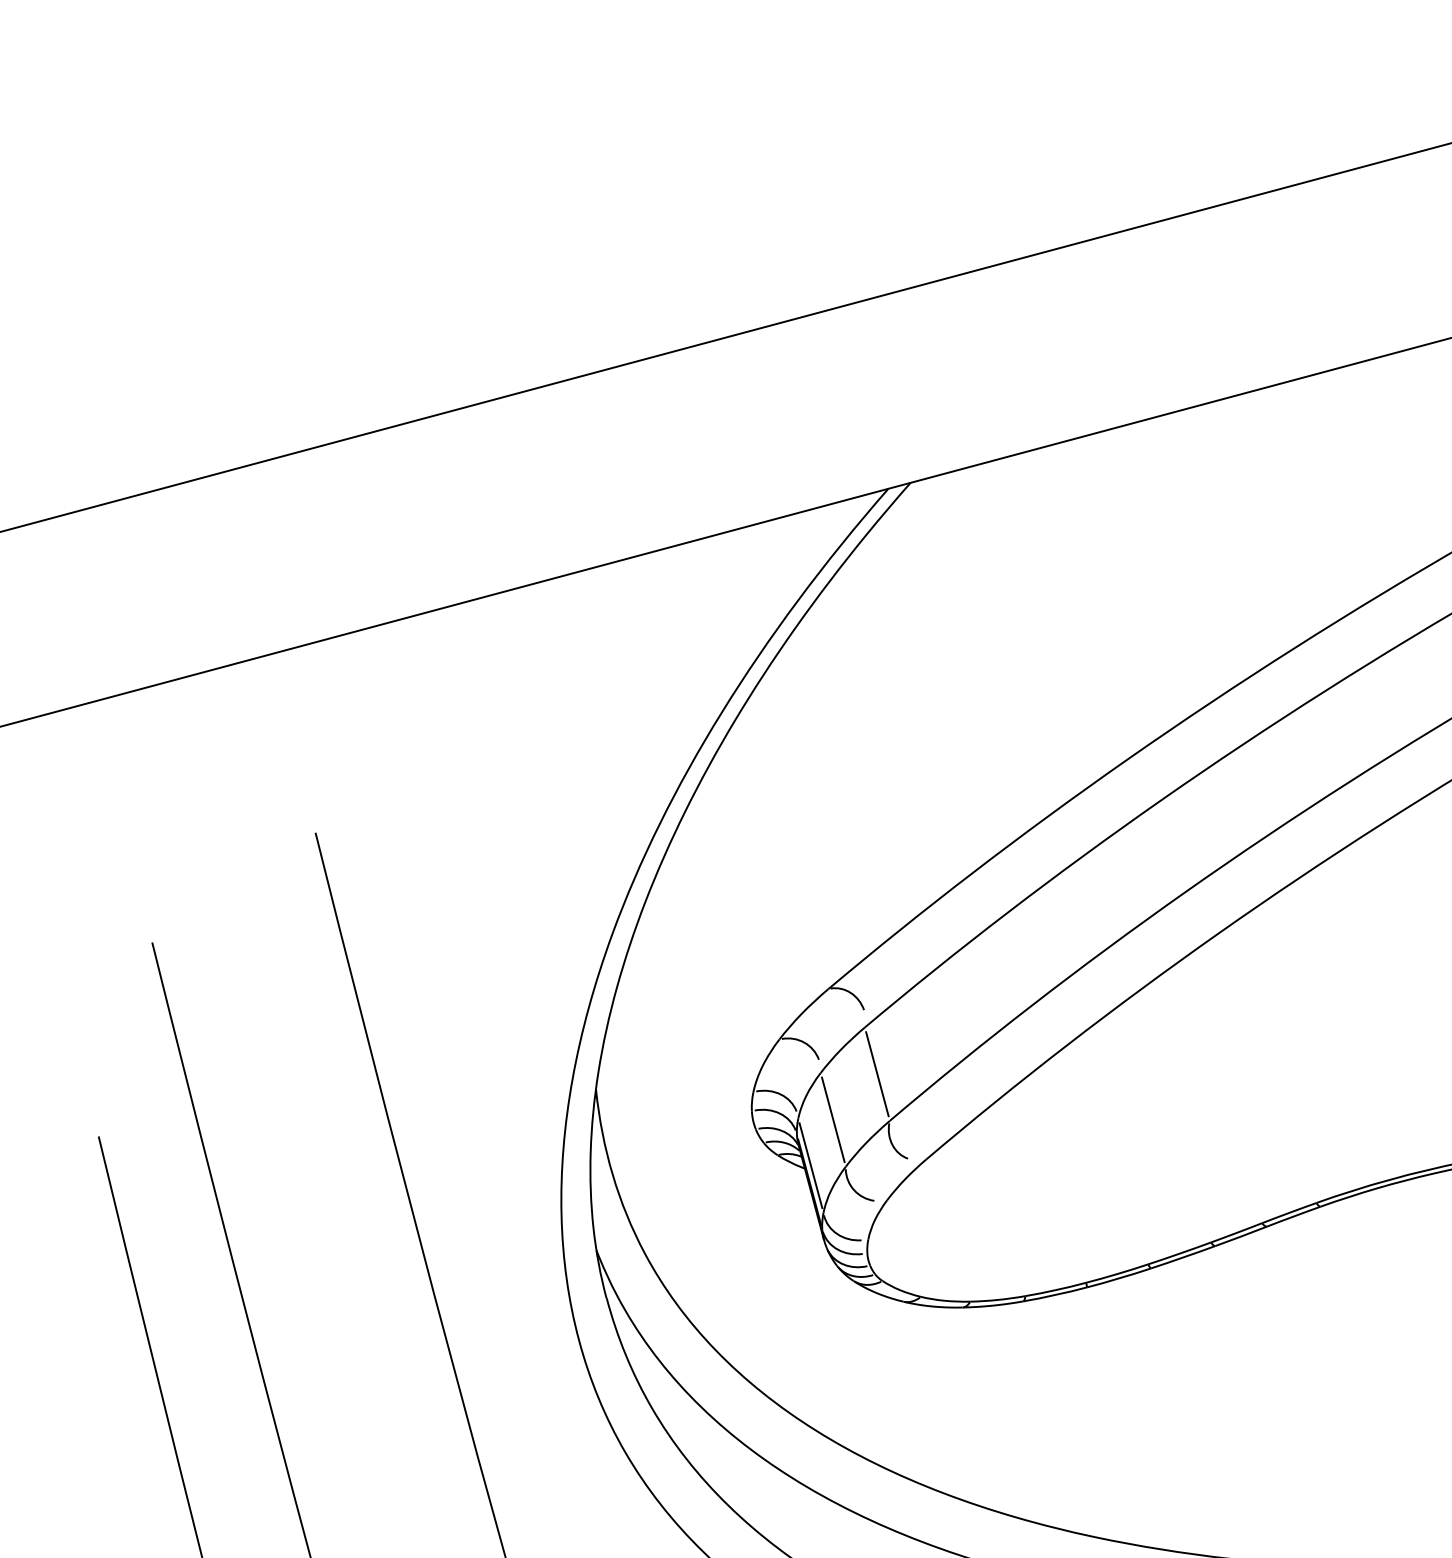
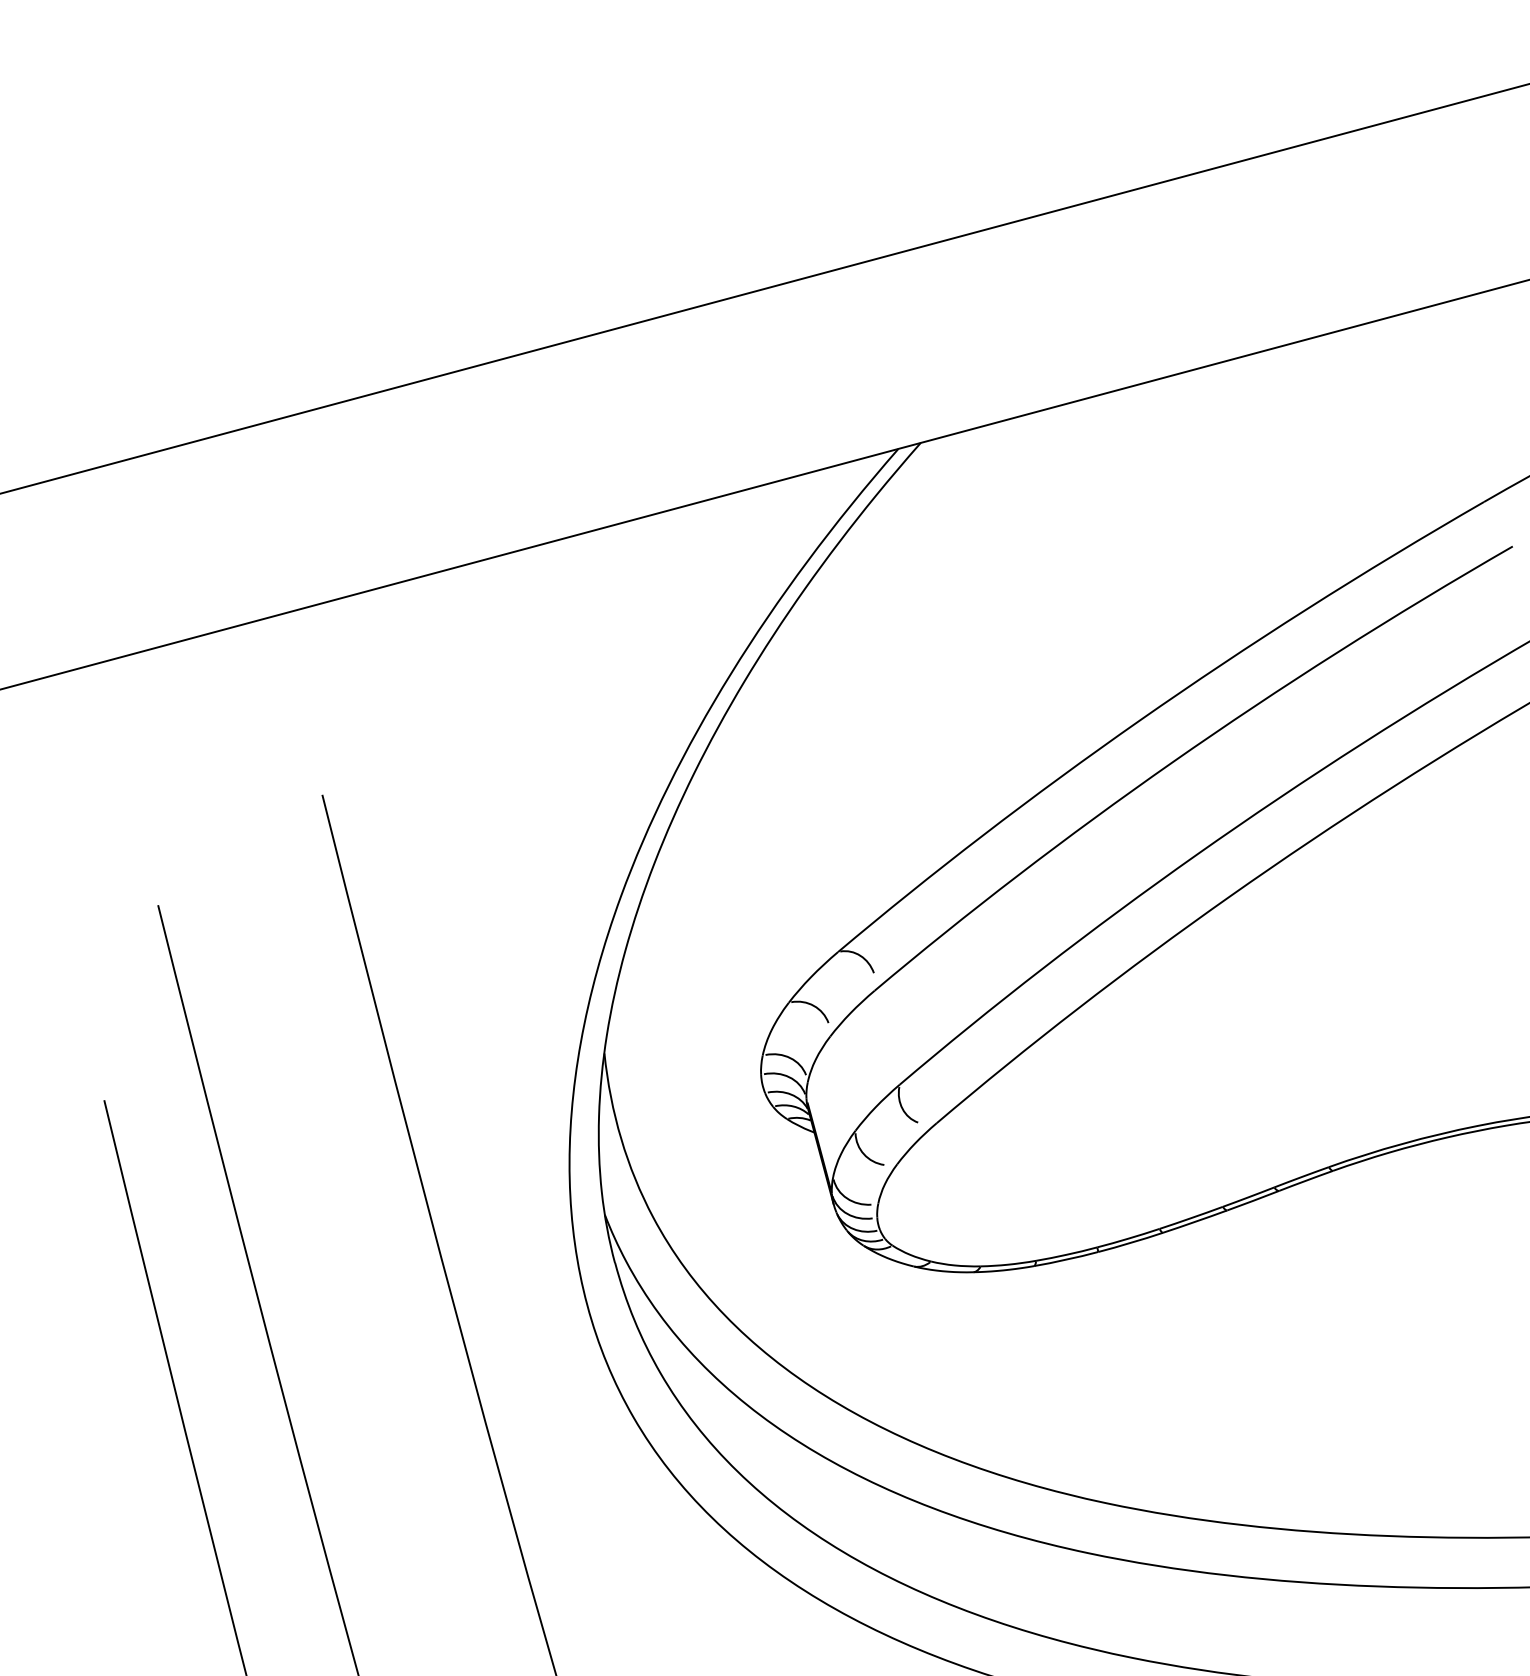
line: (877, 1074) -> (887, 1037), removed
line: (832, 1119) -> (842, 1083), removed
line: (810, 1165) -> (820, 1129), removed

